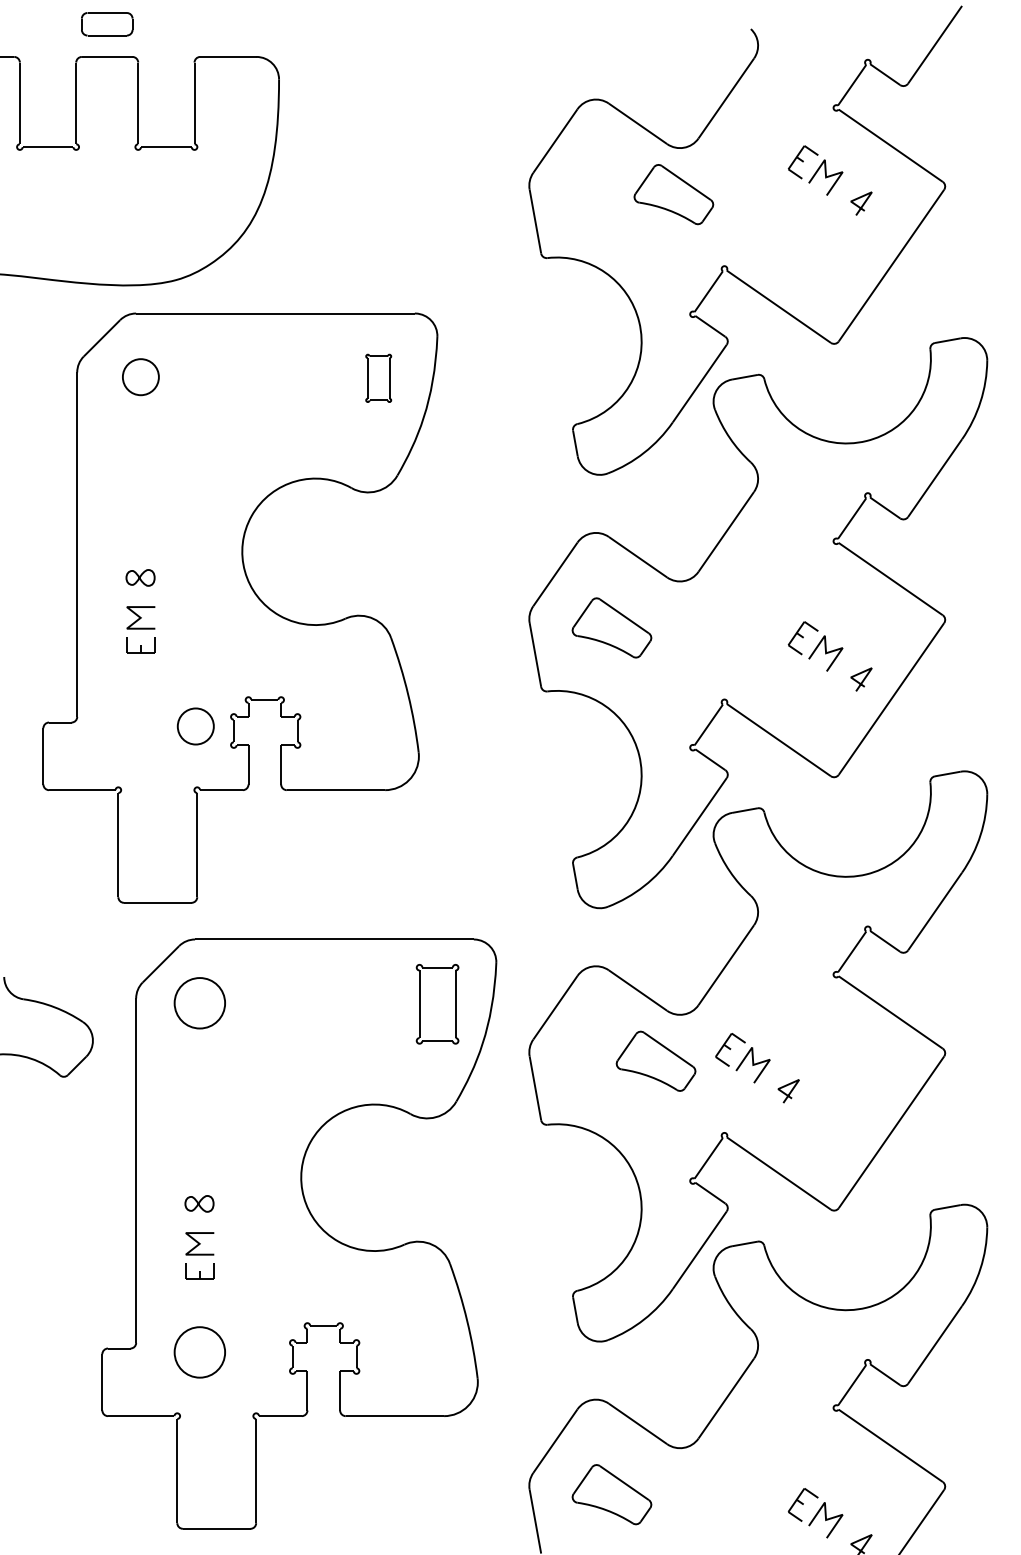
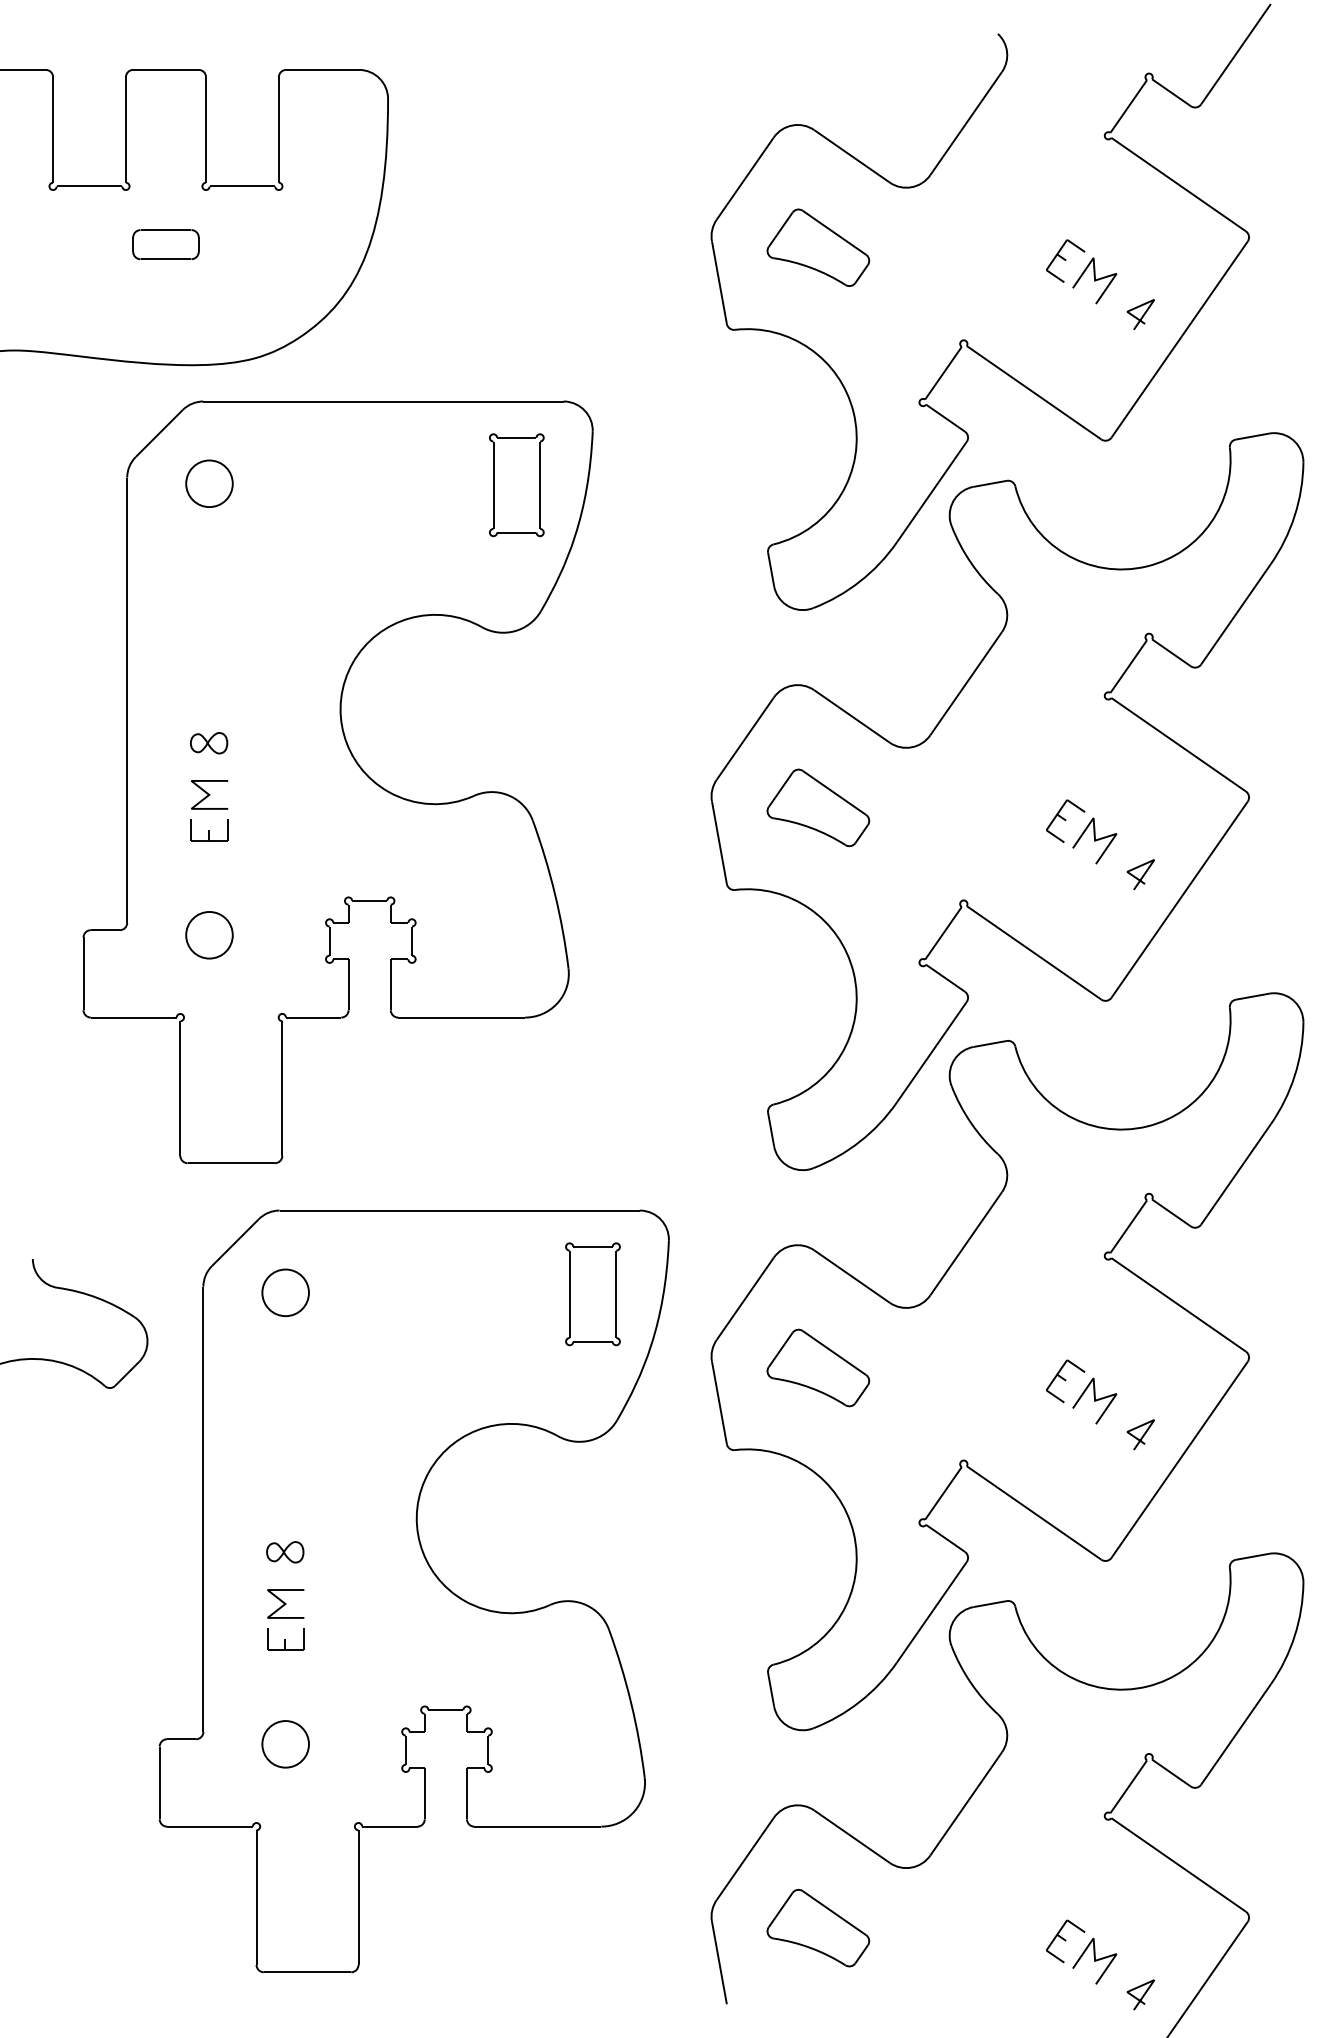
part: (106, 24) -> (165, 244), moved
part: (829, 180) -> (1099, 284), moved
part: (673, 194) -> (818, 247), moved
part: (378, 378) -> (516, 485), size x1.67
part: (195, 726) -> (209, 935), moved
part: (199, 1002) -> (285, 1292), size x0.71
part: (656, 1060) -> (818, 1367), moved
part: (756, 1067) -> (1099, 1404), moved
part: (199, 1352) -> (285, 1744), size x0.71

